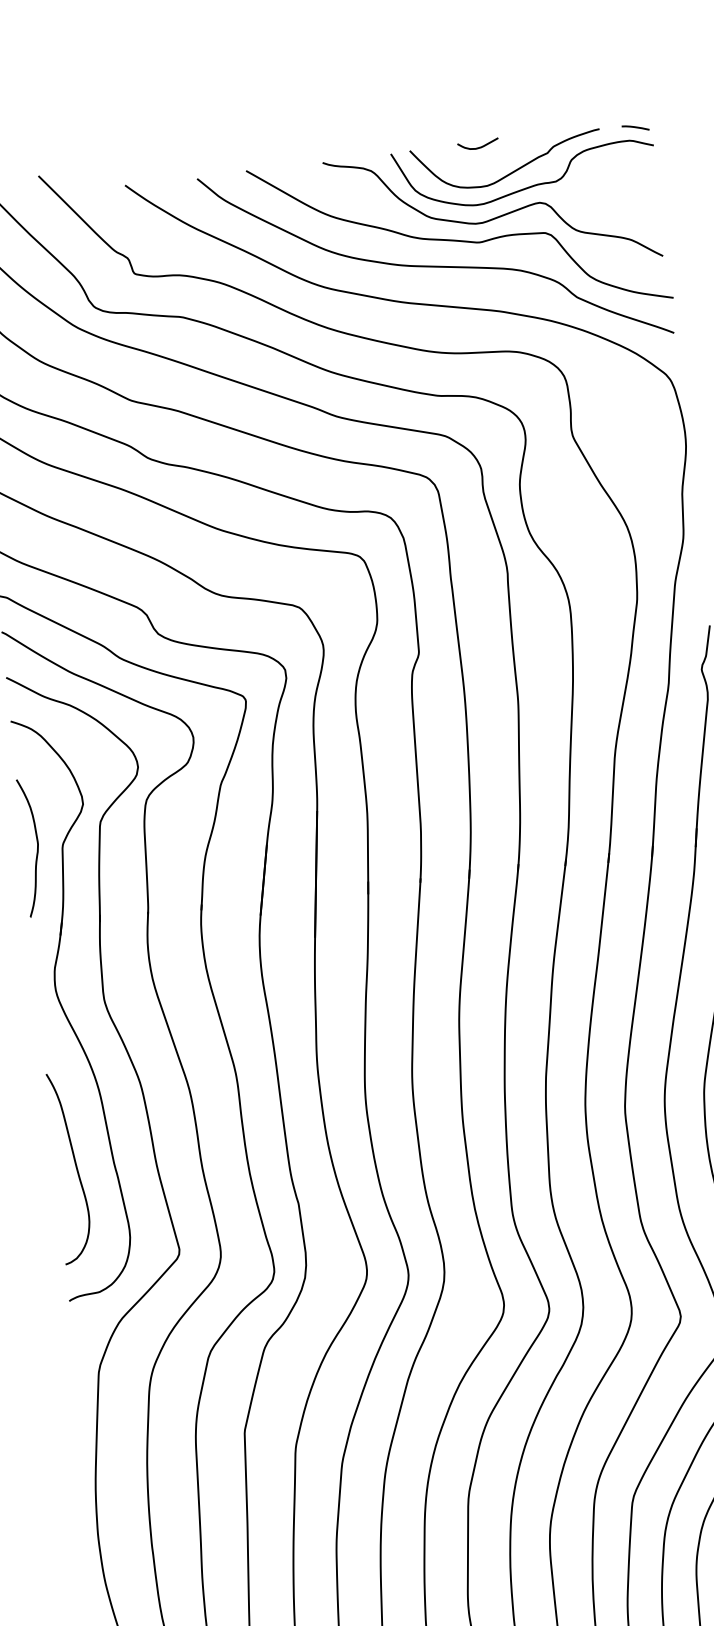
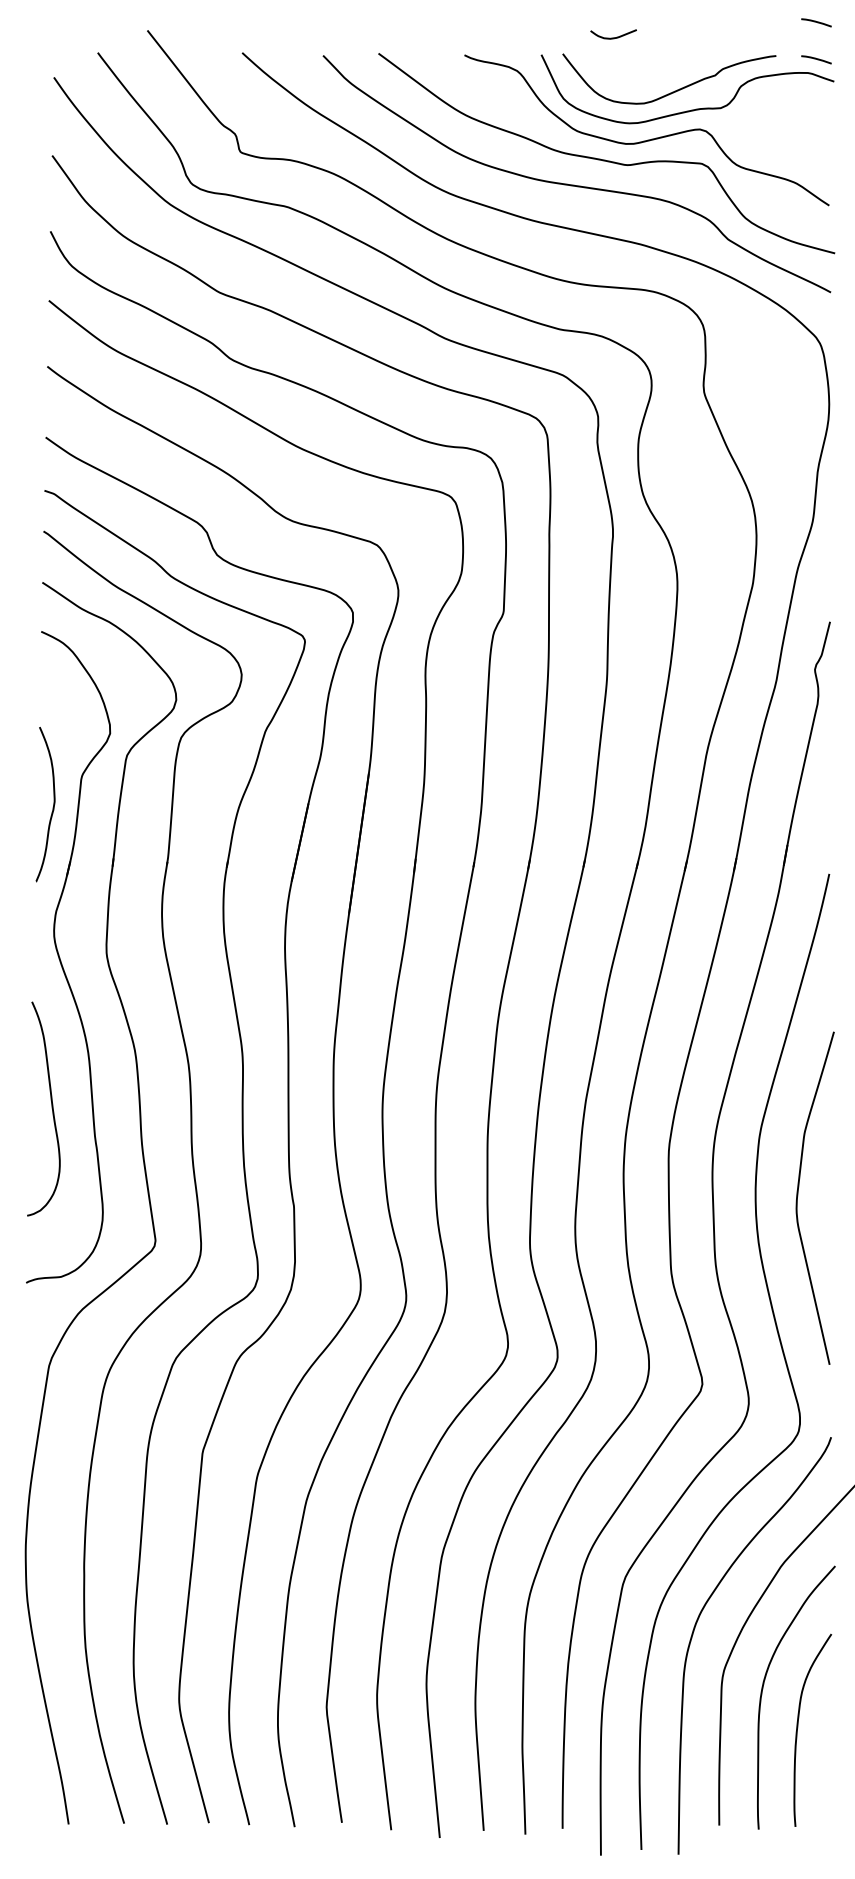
curve: (631, 94) -> (816, 22), added
curve: (478, 147) -> (613, 37), moved
curve: (36, 849) -> (52, 807), moved
curve: (75, 1166) -> (51, 1108), moved

